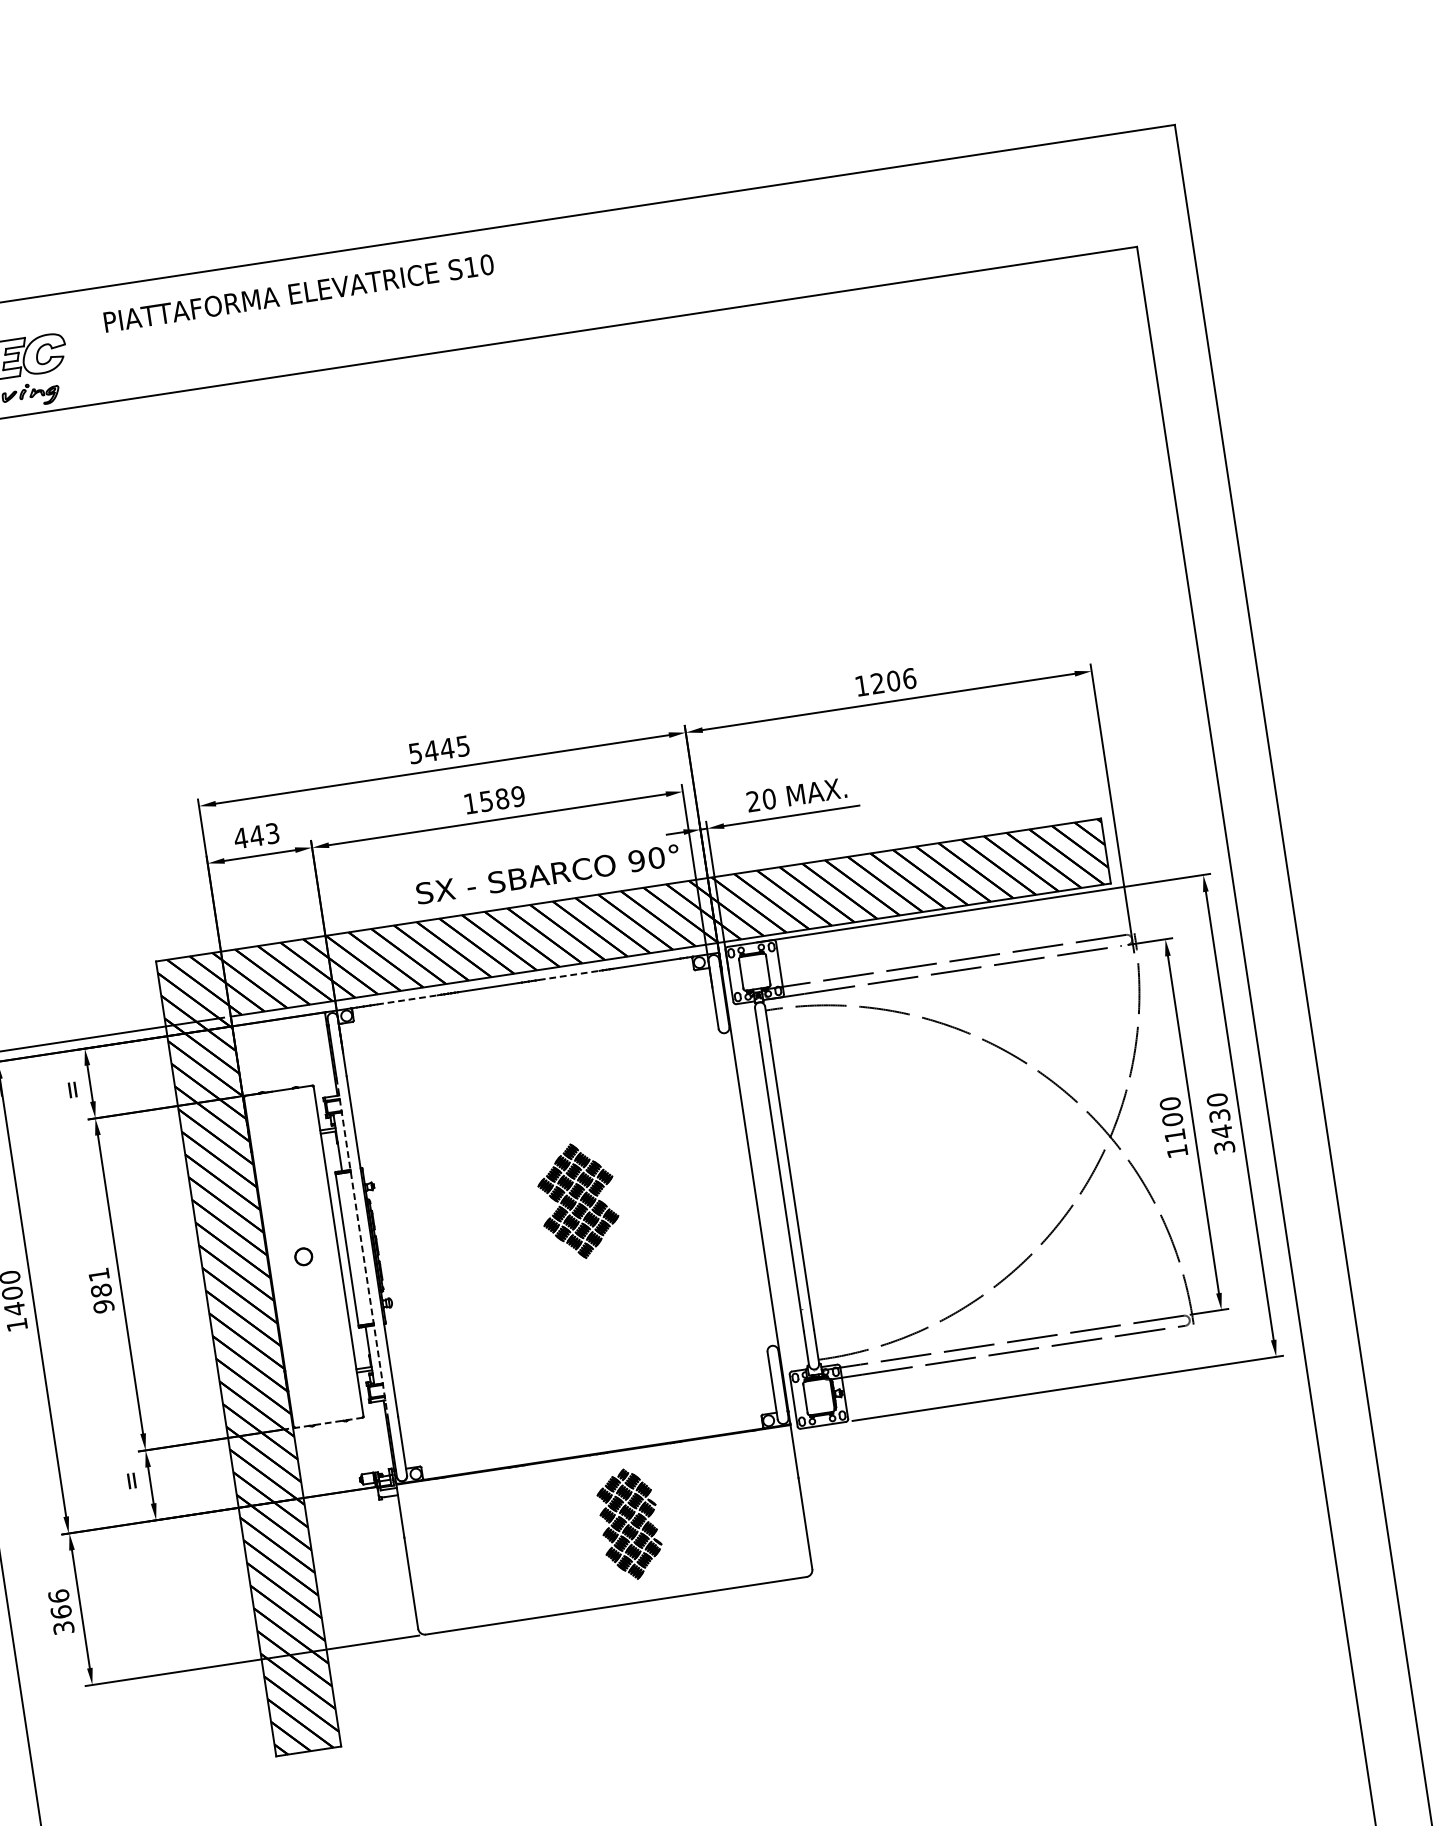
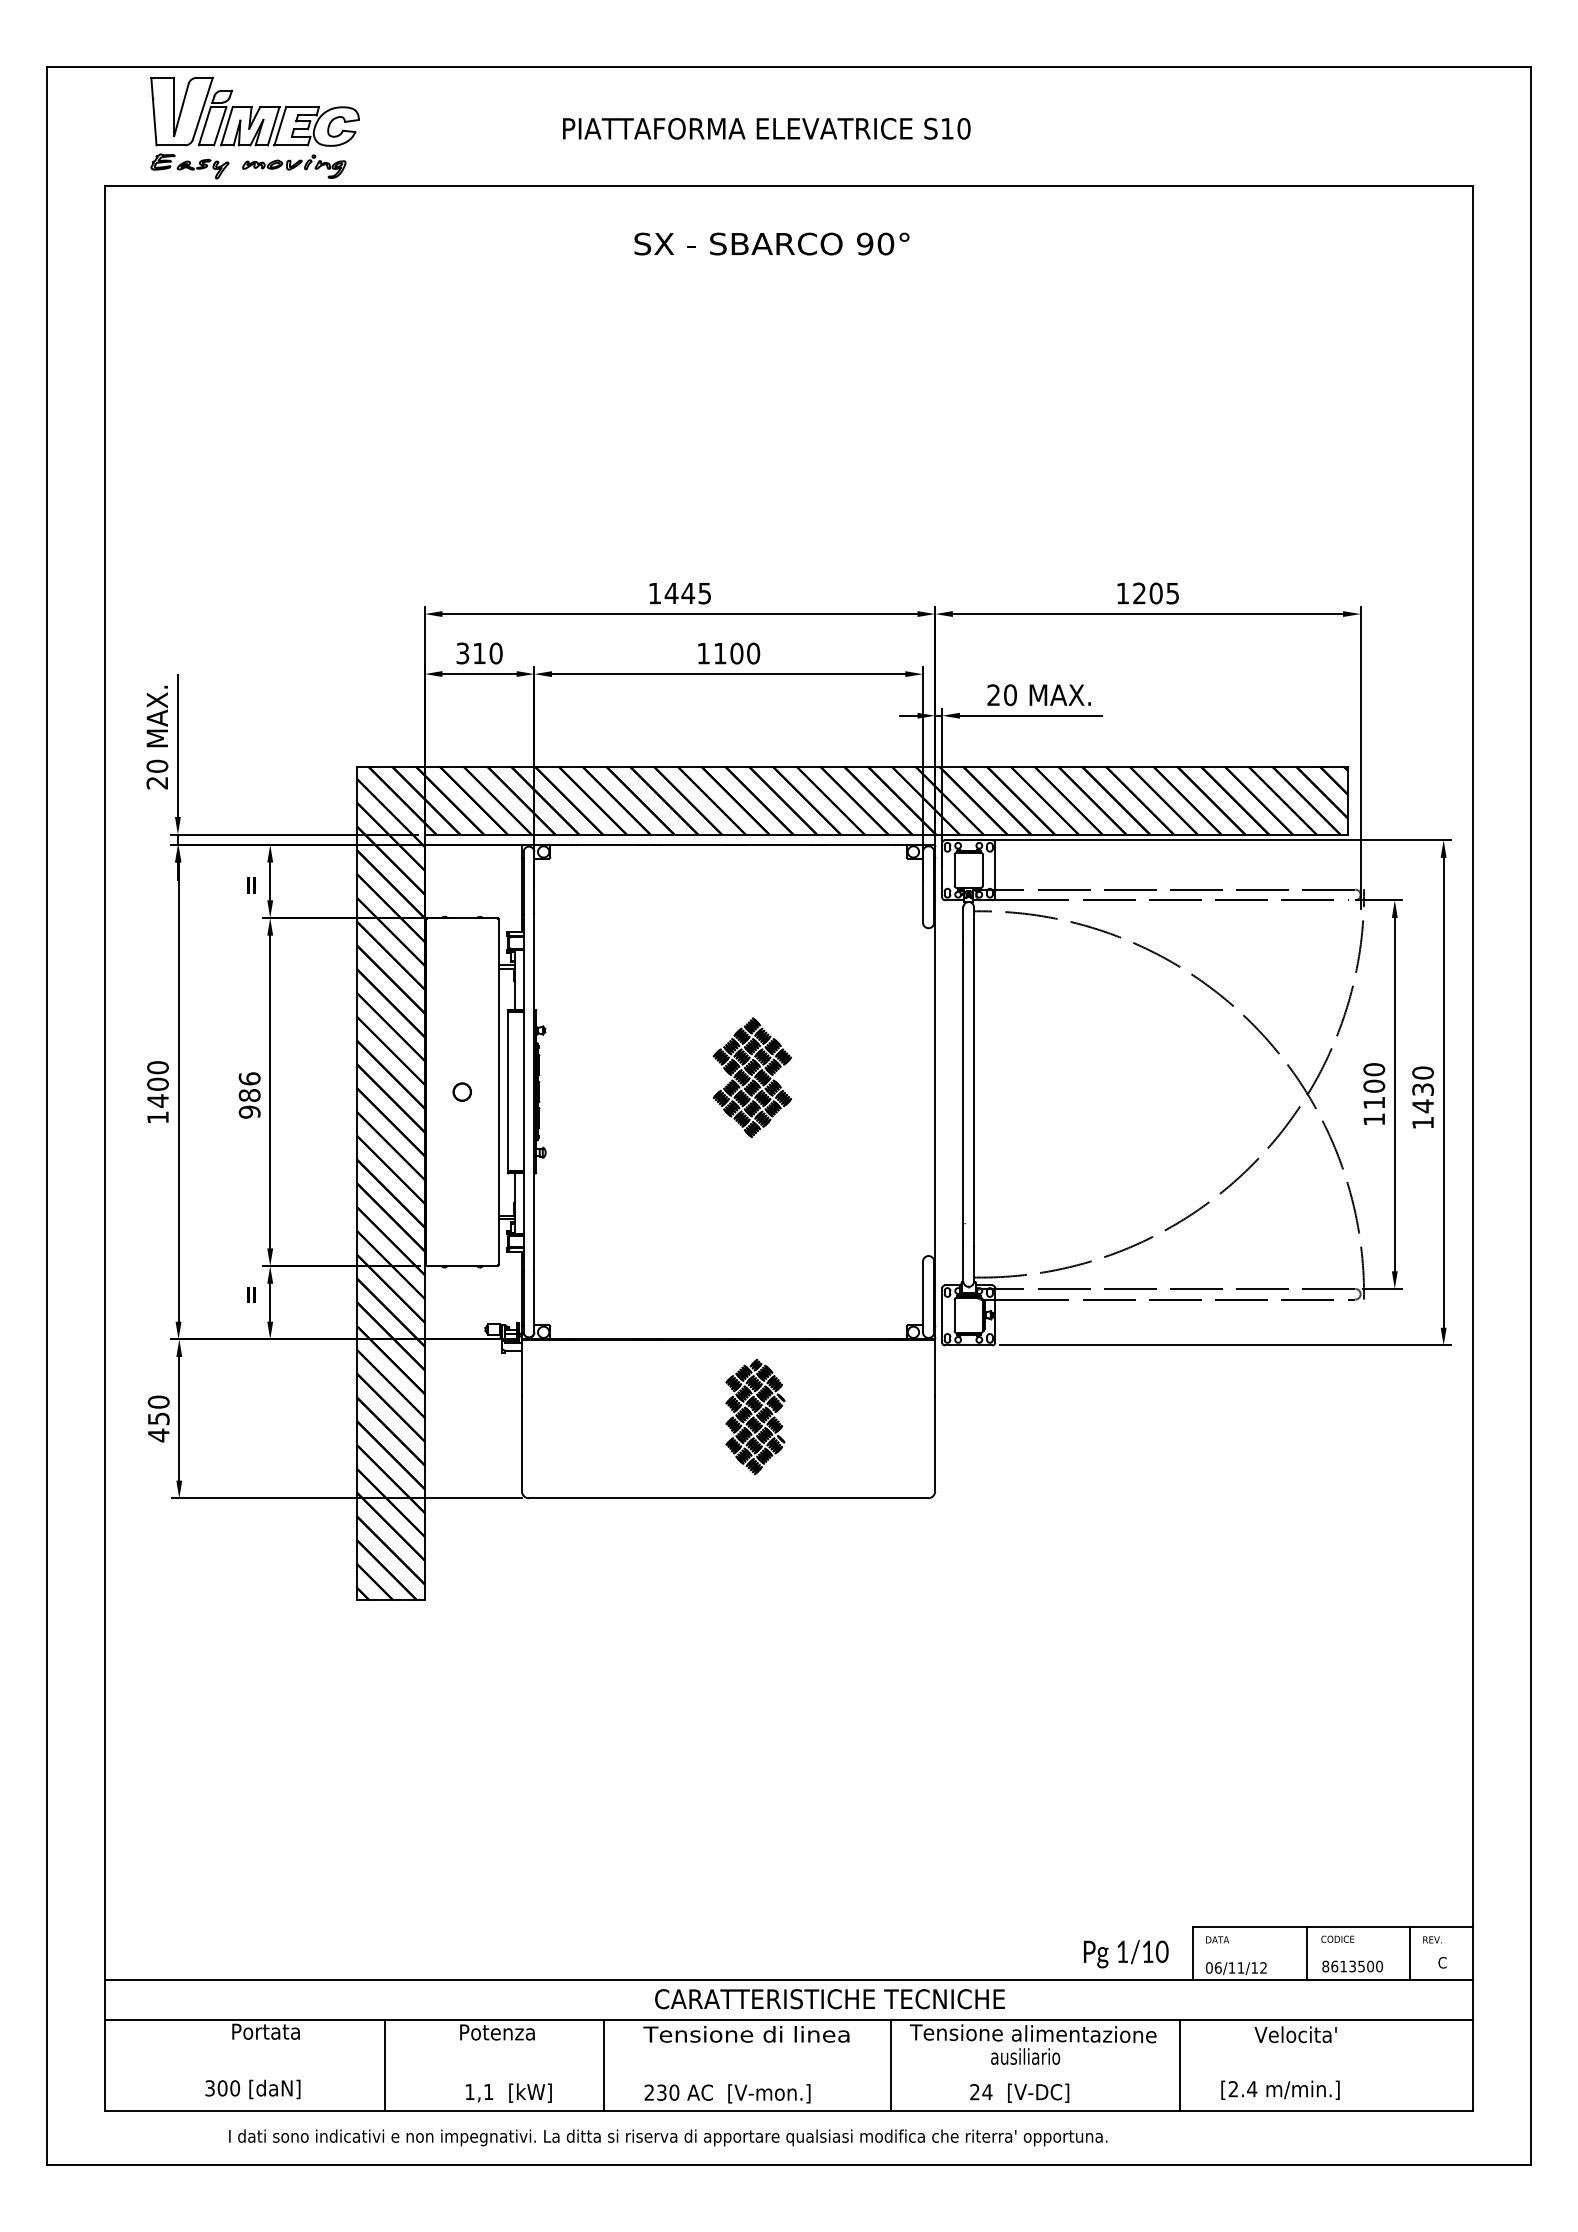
text: (298, 293) -> (766, 128), moved
text: (909, 678) -> (1172, 593), 1206 -> 1205
text: (415, 753) -> (654, 593), 5445 -> 1445
text: (502, 798) -> (737, 653), 1589 -> 1100
text: (255, 836) -> (478, 653), 443 -> 310
text: (547, 873) -> (771, 243), moved
line: (569, 975) -> (778, 844), dashed -> solid
line: (407, 999) -> (608, 844), dashed -> solid
text: (1224, 1147) -> (1423, 1122), 3430 -> 1430
line: (362, 1248) -> (523, 1092), dashed -> solid
text: (98, 1274) -> (249, 1078), 981 -> 986
line: (329, 1423) -> (462, 1266), dashed -> solid
text: (61, 1611) -> (158, 1418), 366 -> 450

